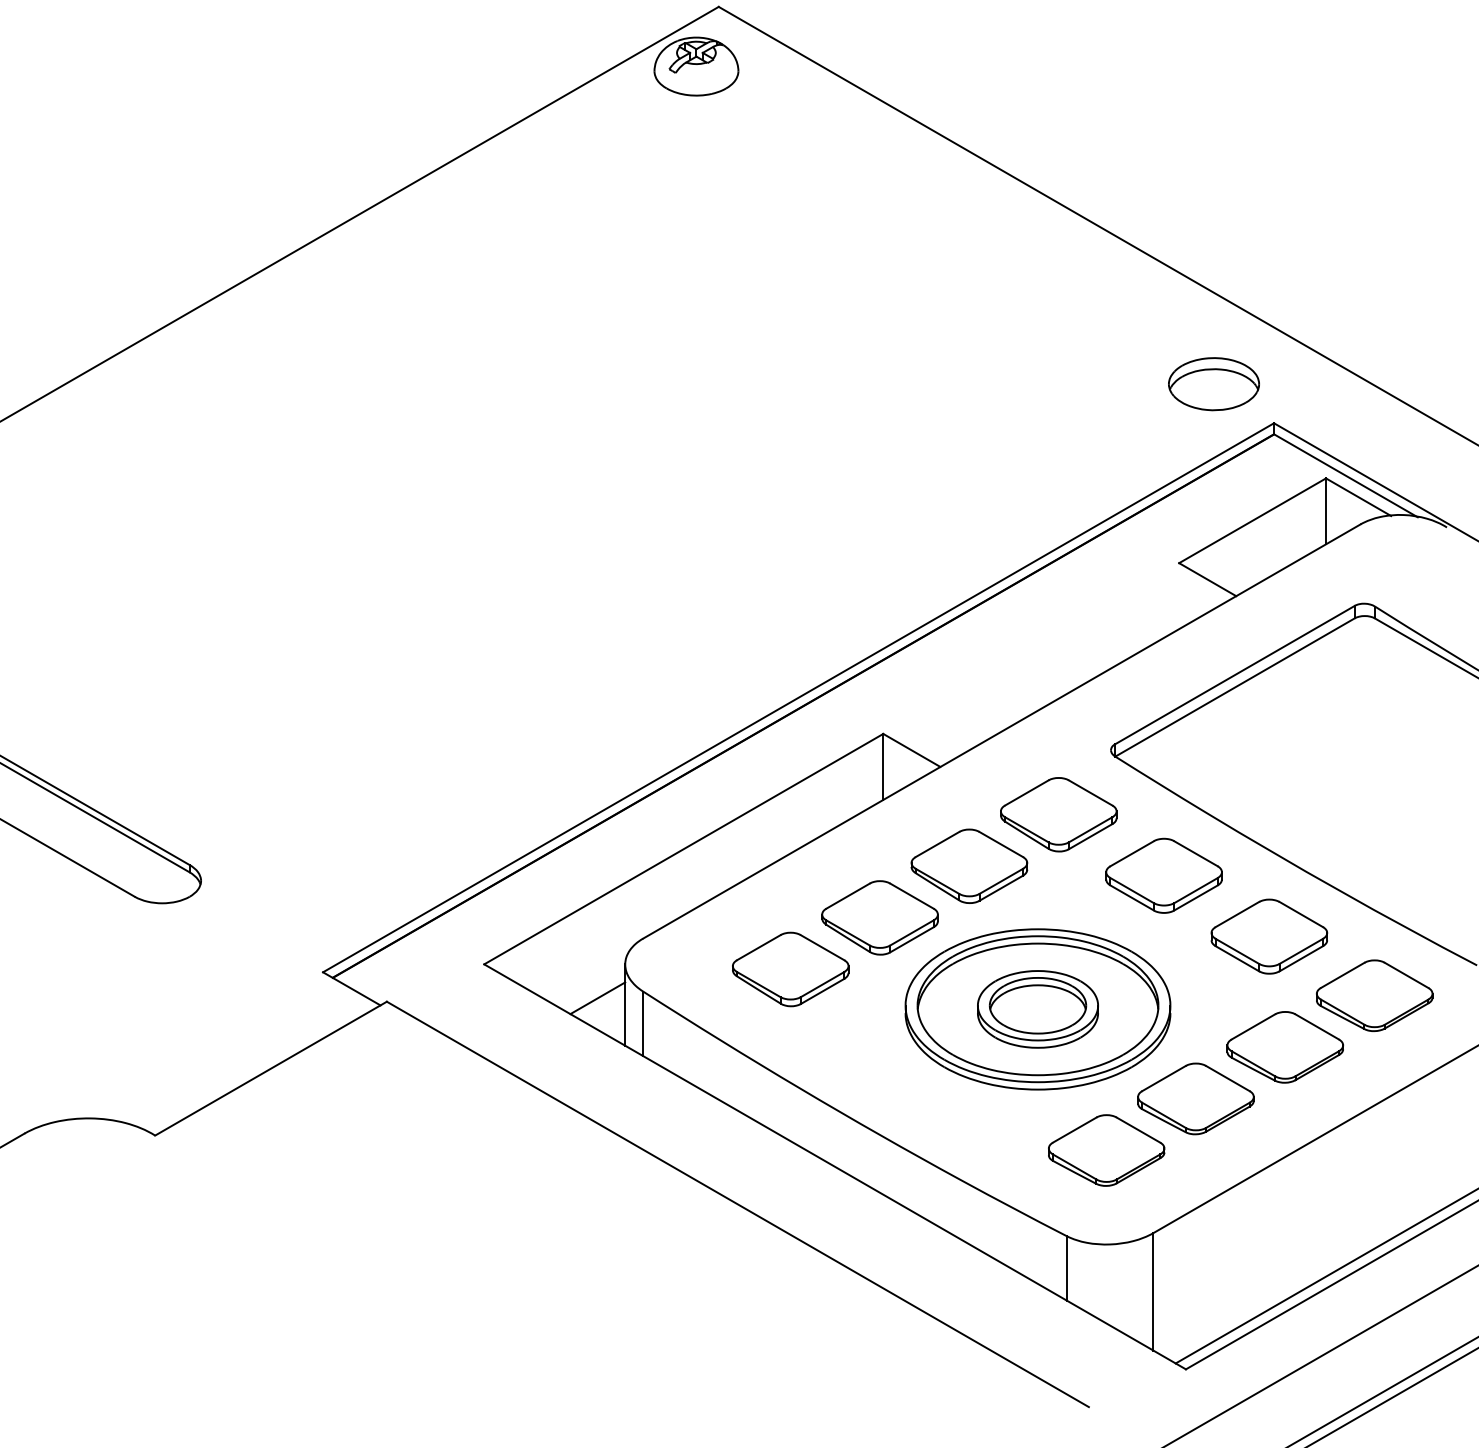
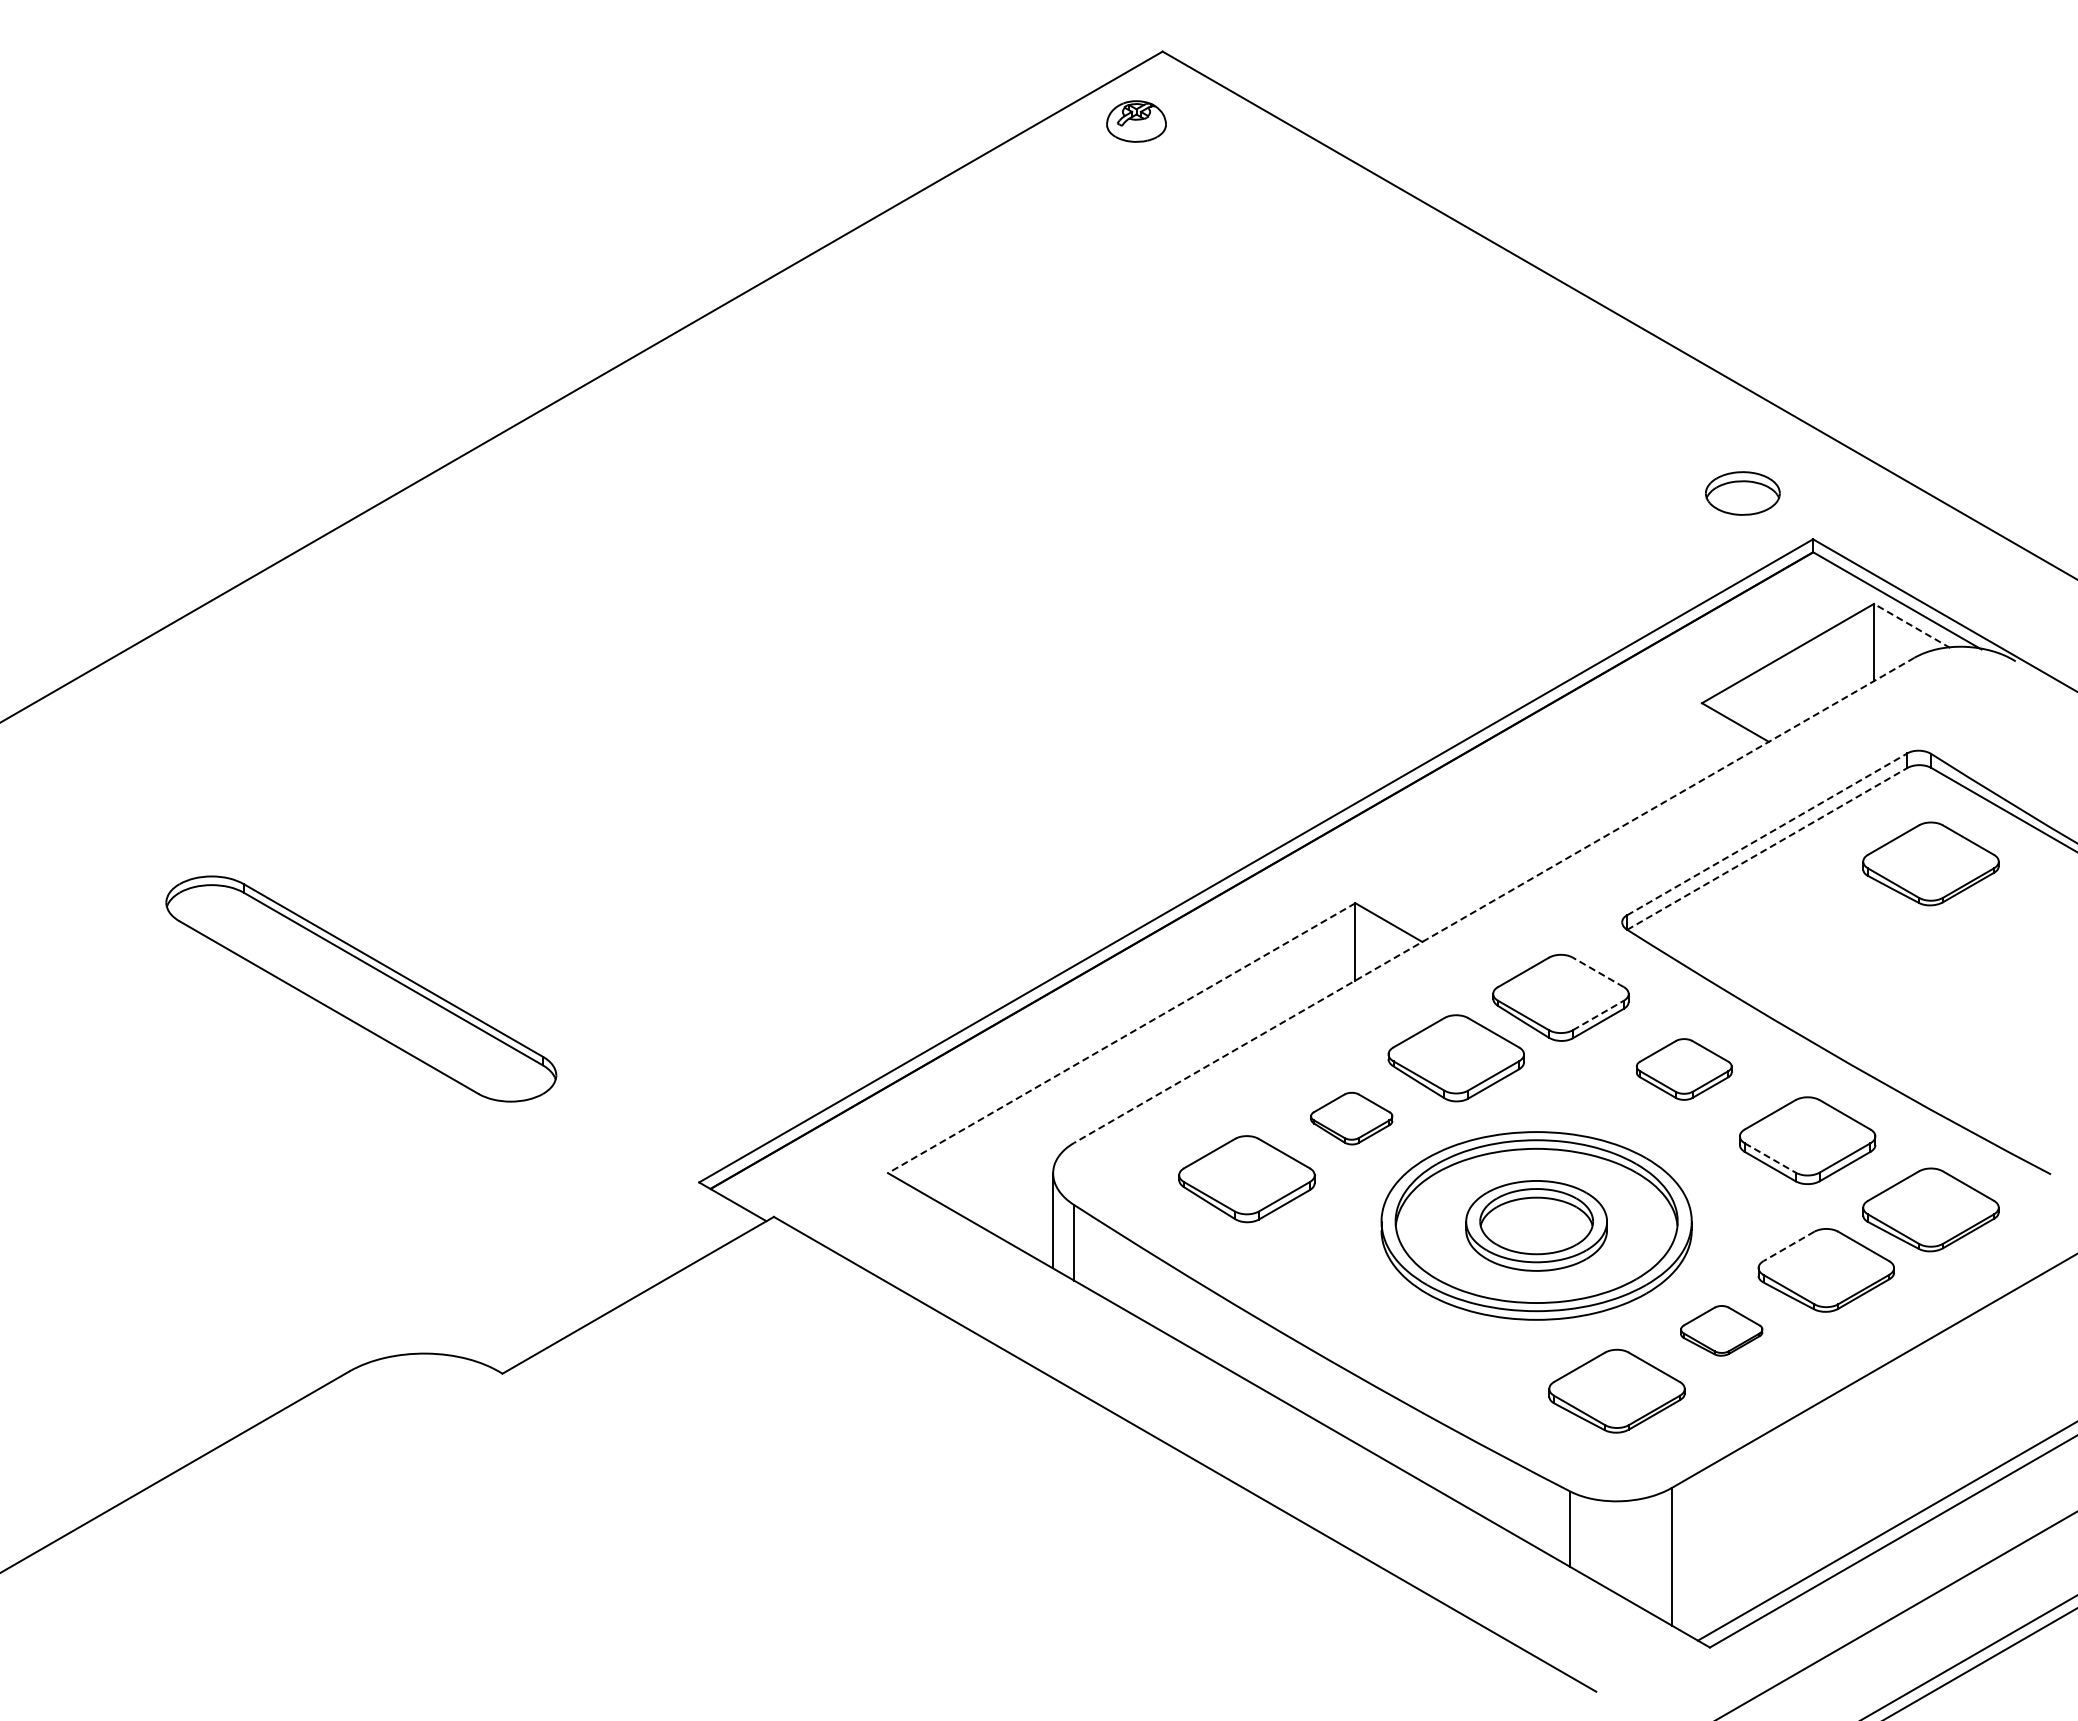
part: (696, 66) -> (1136, 121), size x0.6
part: (1213, 384) -> (1742, 493), size x0.7
line: (1358, 496) -> (1911, 625), solid -> dashed
line: (1235, 675) -> (1767, 834), solid -> dashed
line: (1235, 687) -> (1767, 848), solid -> dashed
part: (1374, 700) -> (1930, 863), added
line: (1001, 731) -> (1493, 900), solid -> dashed
line: (1089, 793) -> (1597, 972), solid -> dashed
line: (1090, 829) -> (1598, 1015), solid -> dashed
line: (683, 849) -> (1121, 1038), solid -> dashed
part: (1163, 875) -> (1683, 1069), size x0.7
part: (879, 917) -> (1351, 1118), size x0.6
line: (1237, 951) -> (1770, 1158), solid -> dashed
line: (597, 997) -> (1020, 1212), removed
line: (1253, 1026) -> (1788, 1246), solid -> dashed
part: (1195, 1098) -> (1721, 1330), size x0.6

